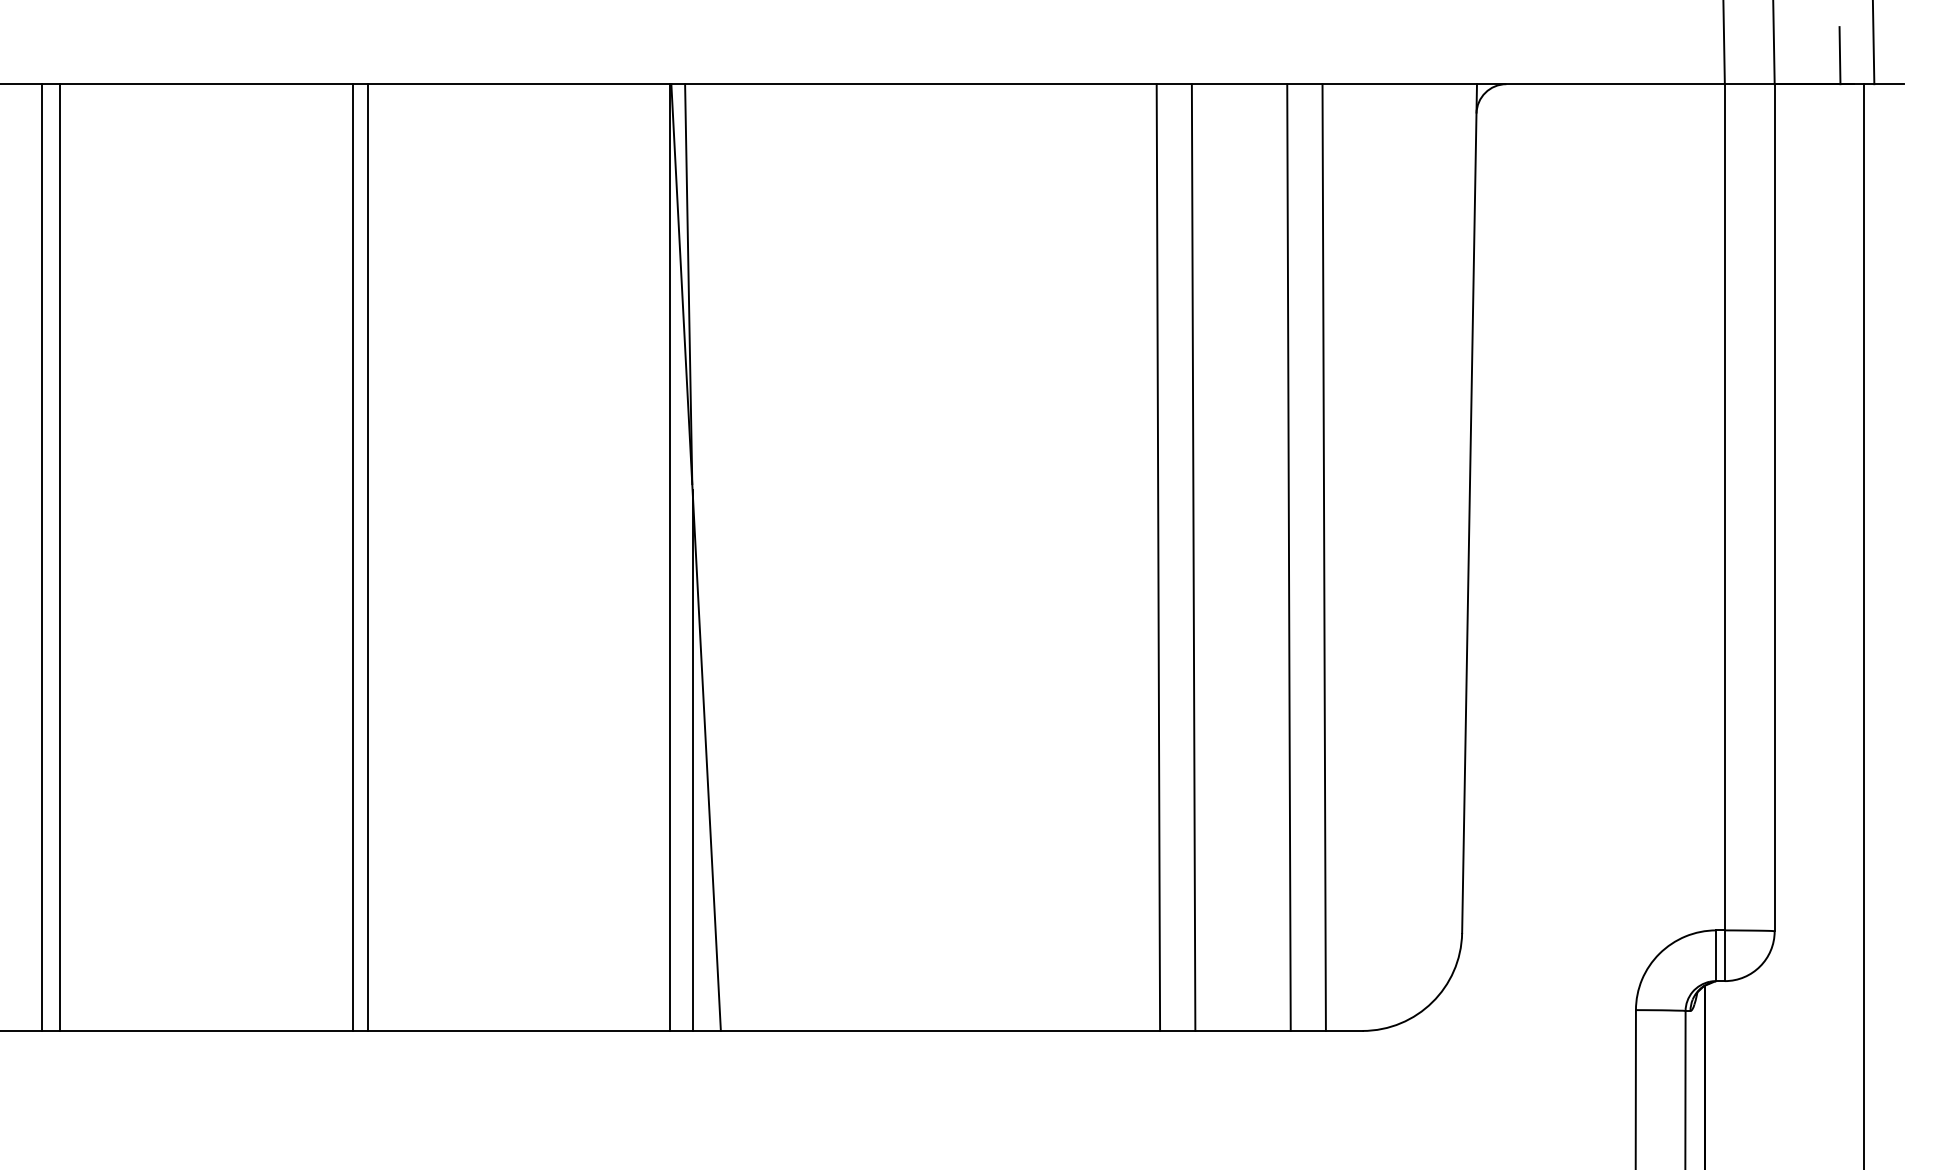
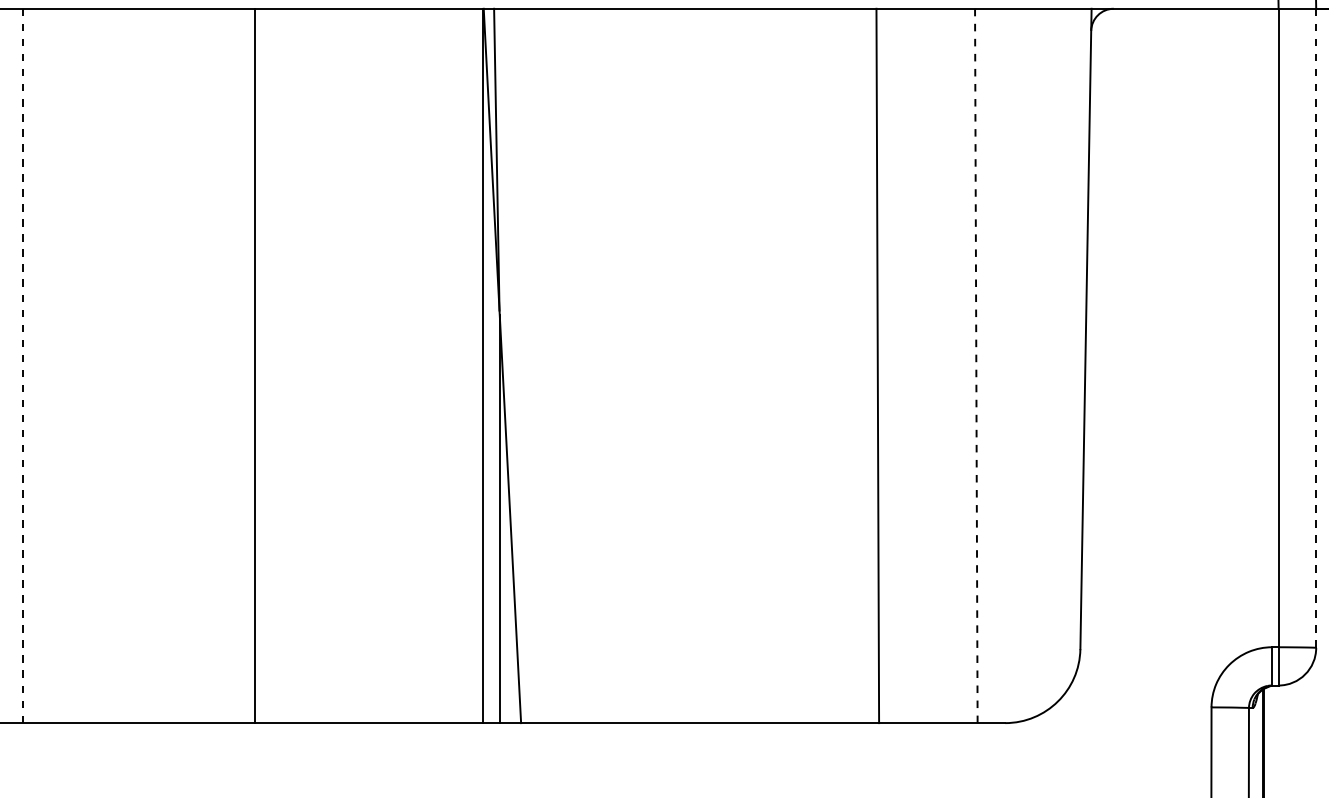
line: (1774, 507) -> (1316, 328), solid -> dashed
line: (41, 557) -> (8, 365), removed
line: (353, 557) -> (243, 365), removed
line: (1158, 557) -> (851, 365), removed
line: (1288, 557) -> (949, 365), removed
line: (60, 558) -> (22, 366), solid -> dashed
line: (1324, 558) -> (976, 366), solid -> dashed

